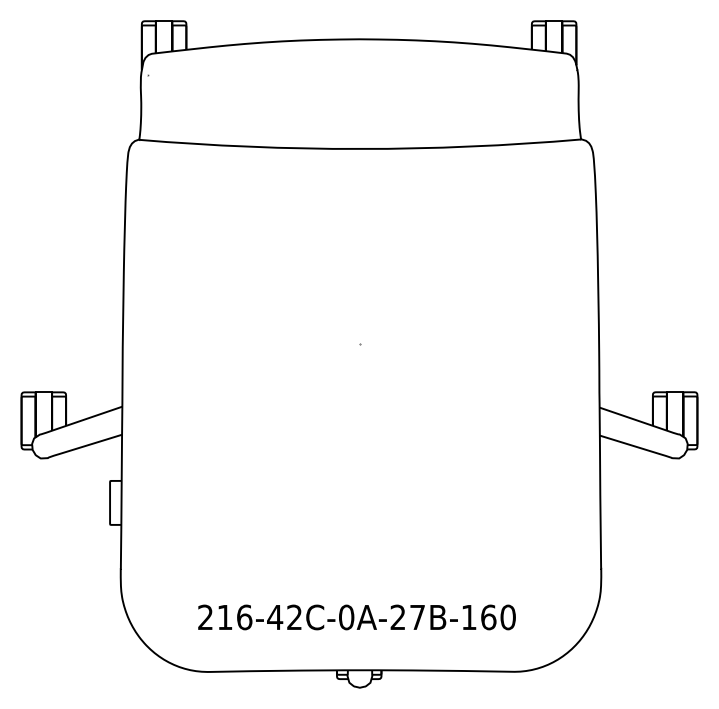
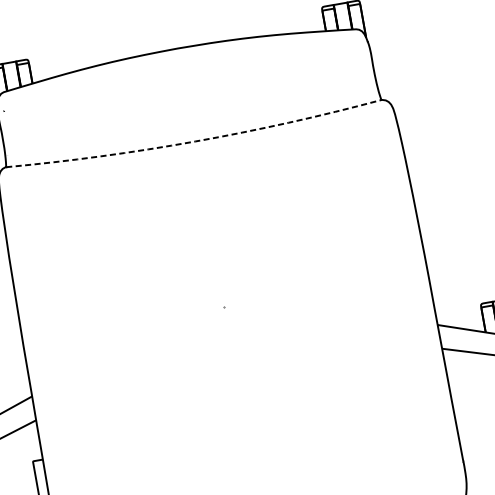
arc: (360, 148) -> (195, 141), solid -> dashed

